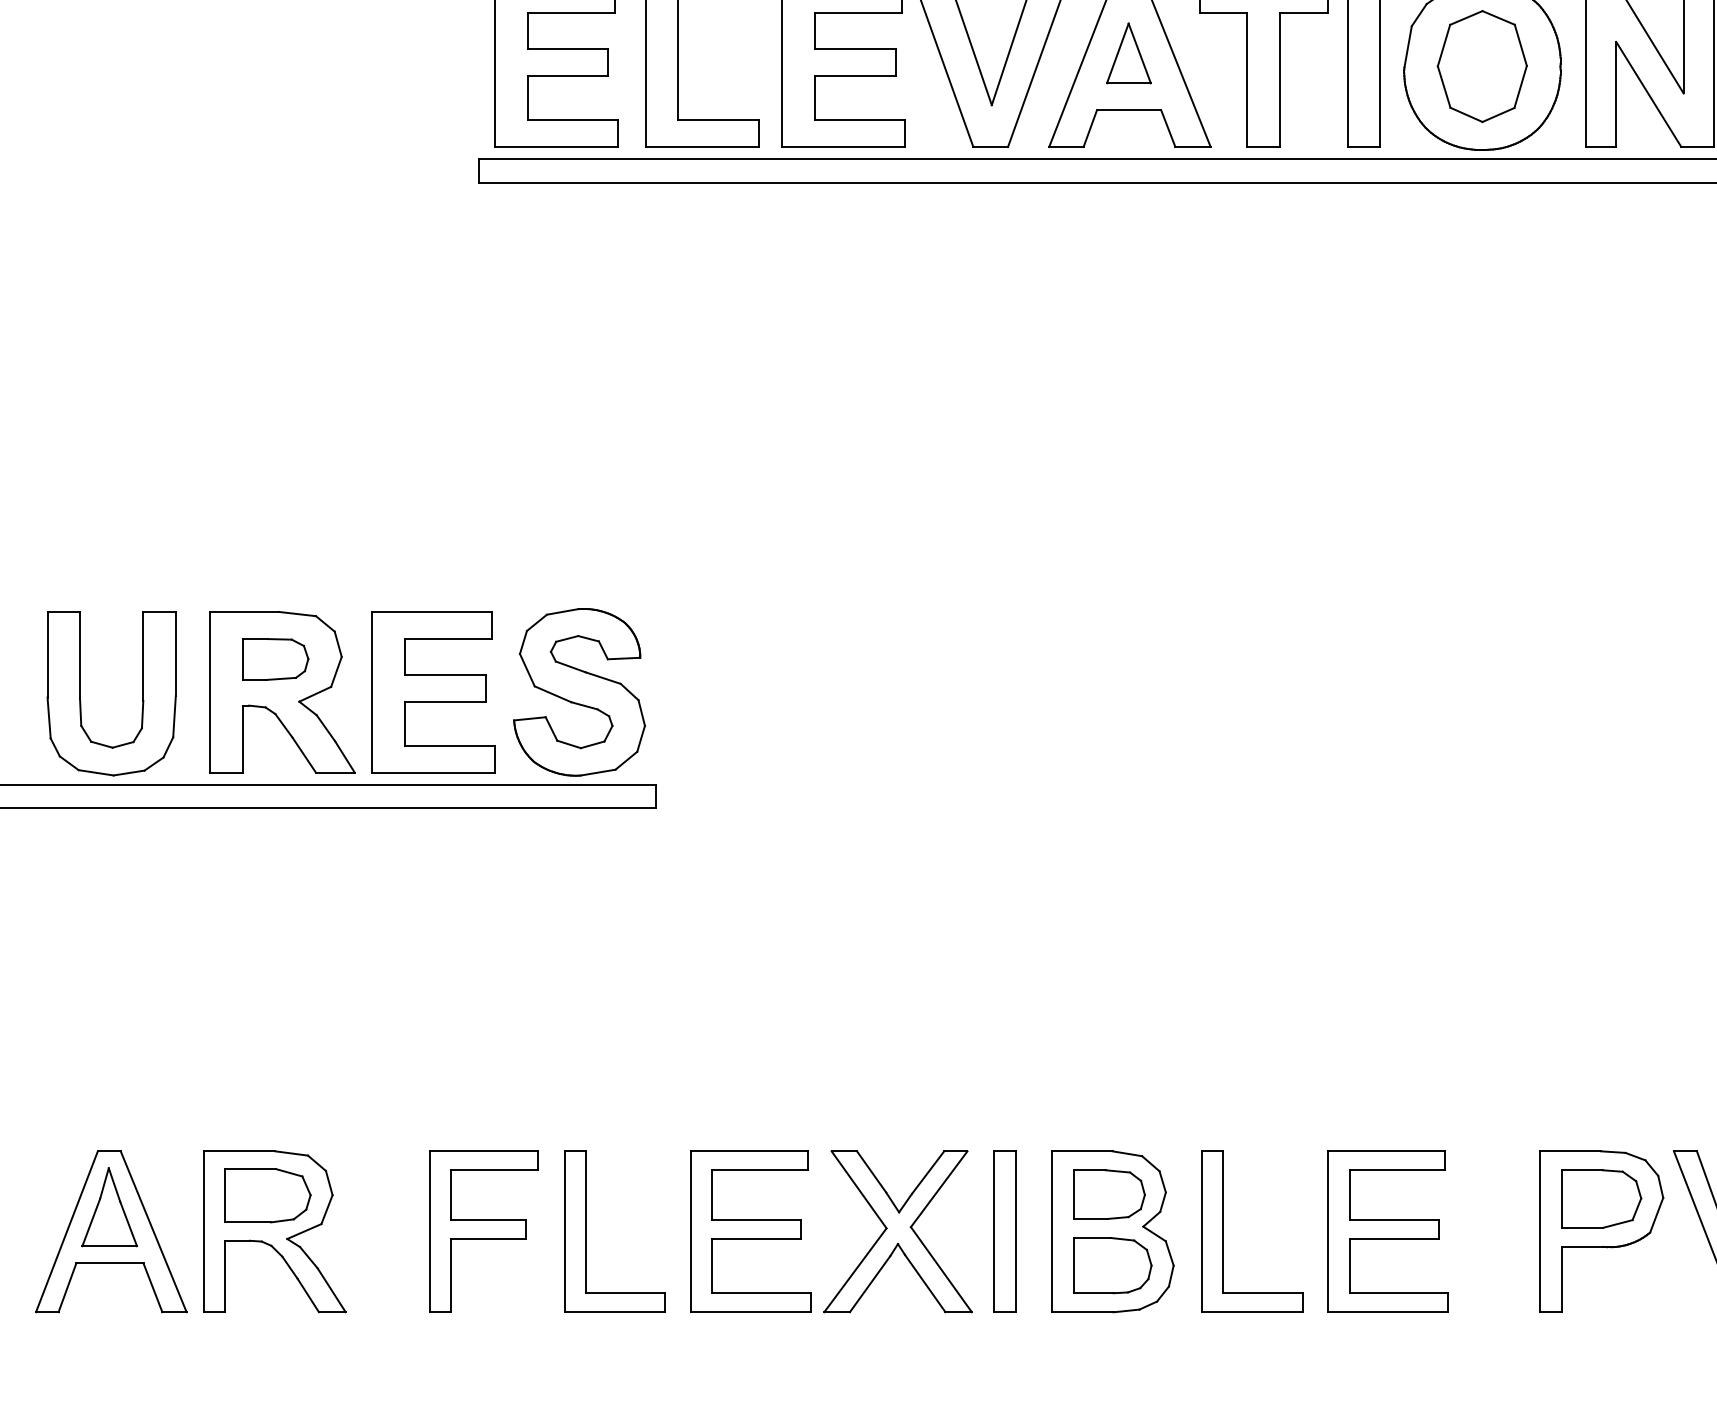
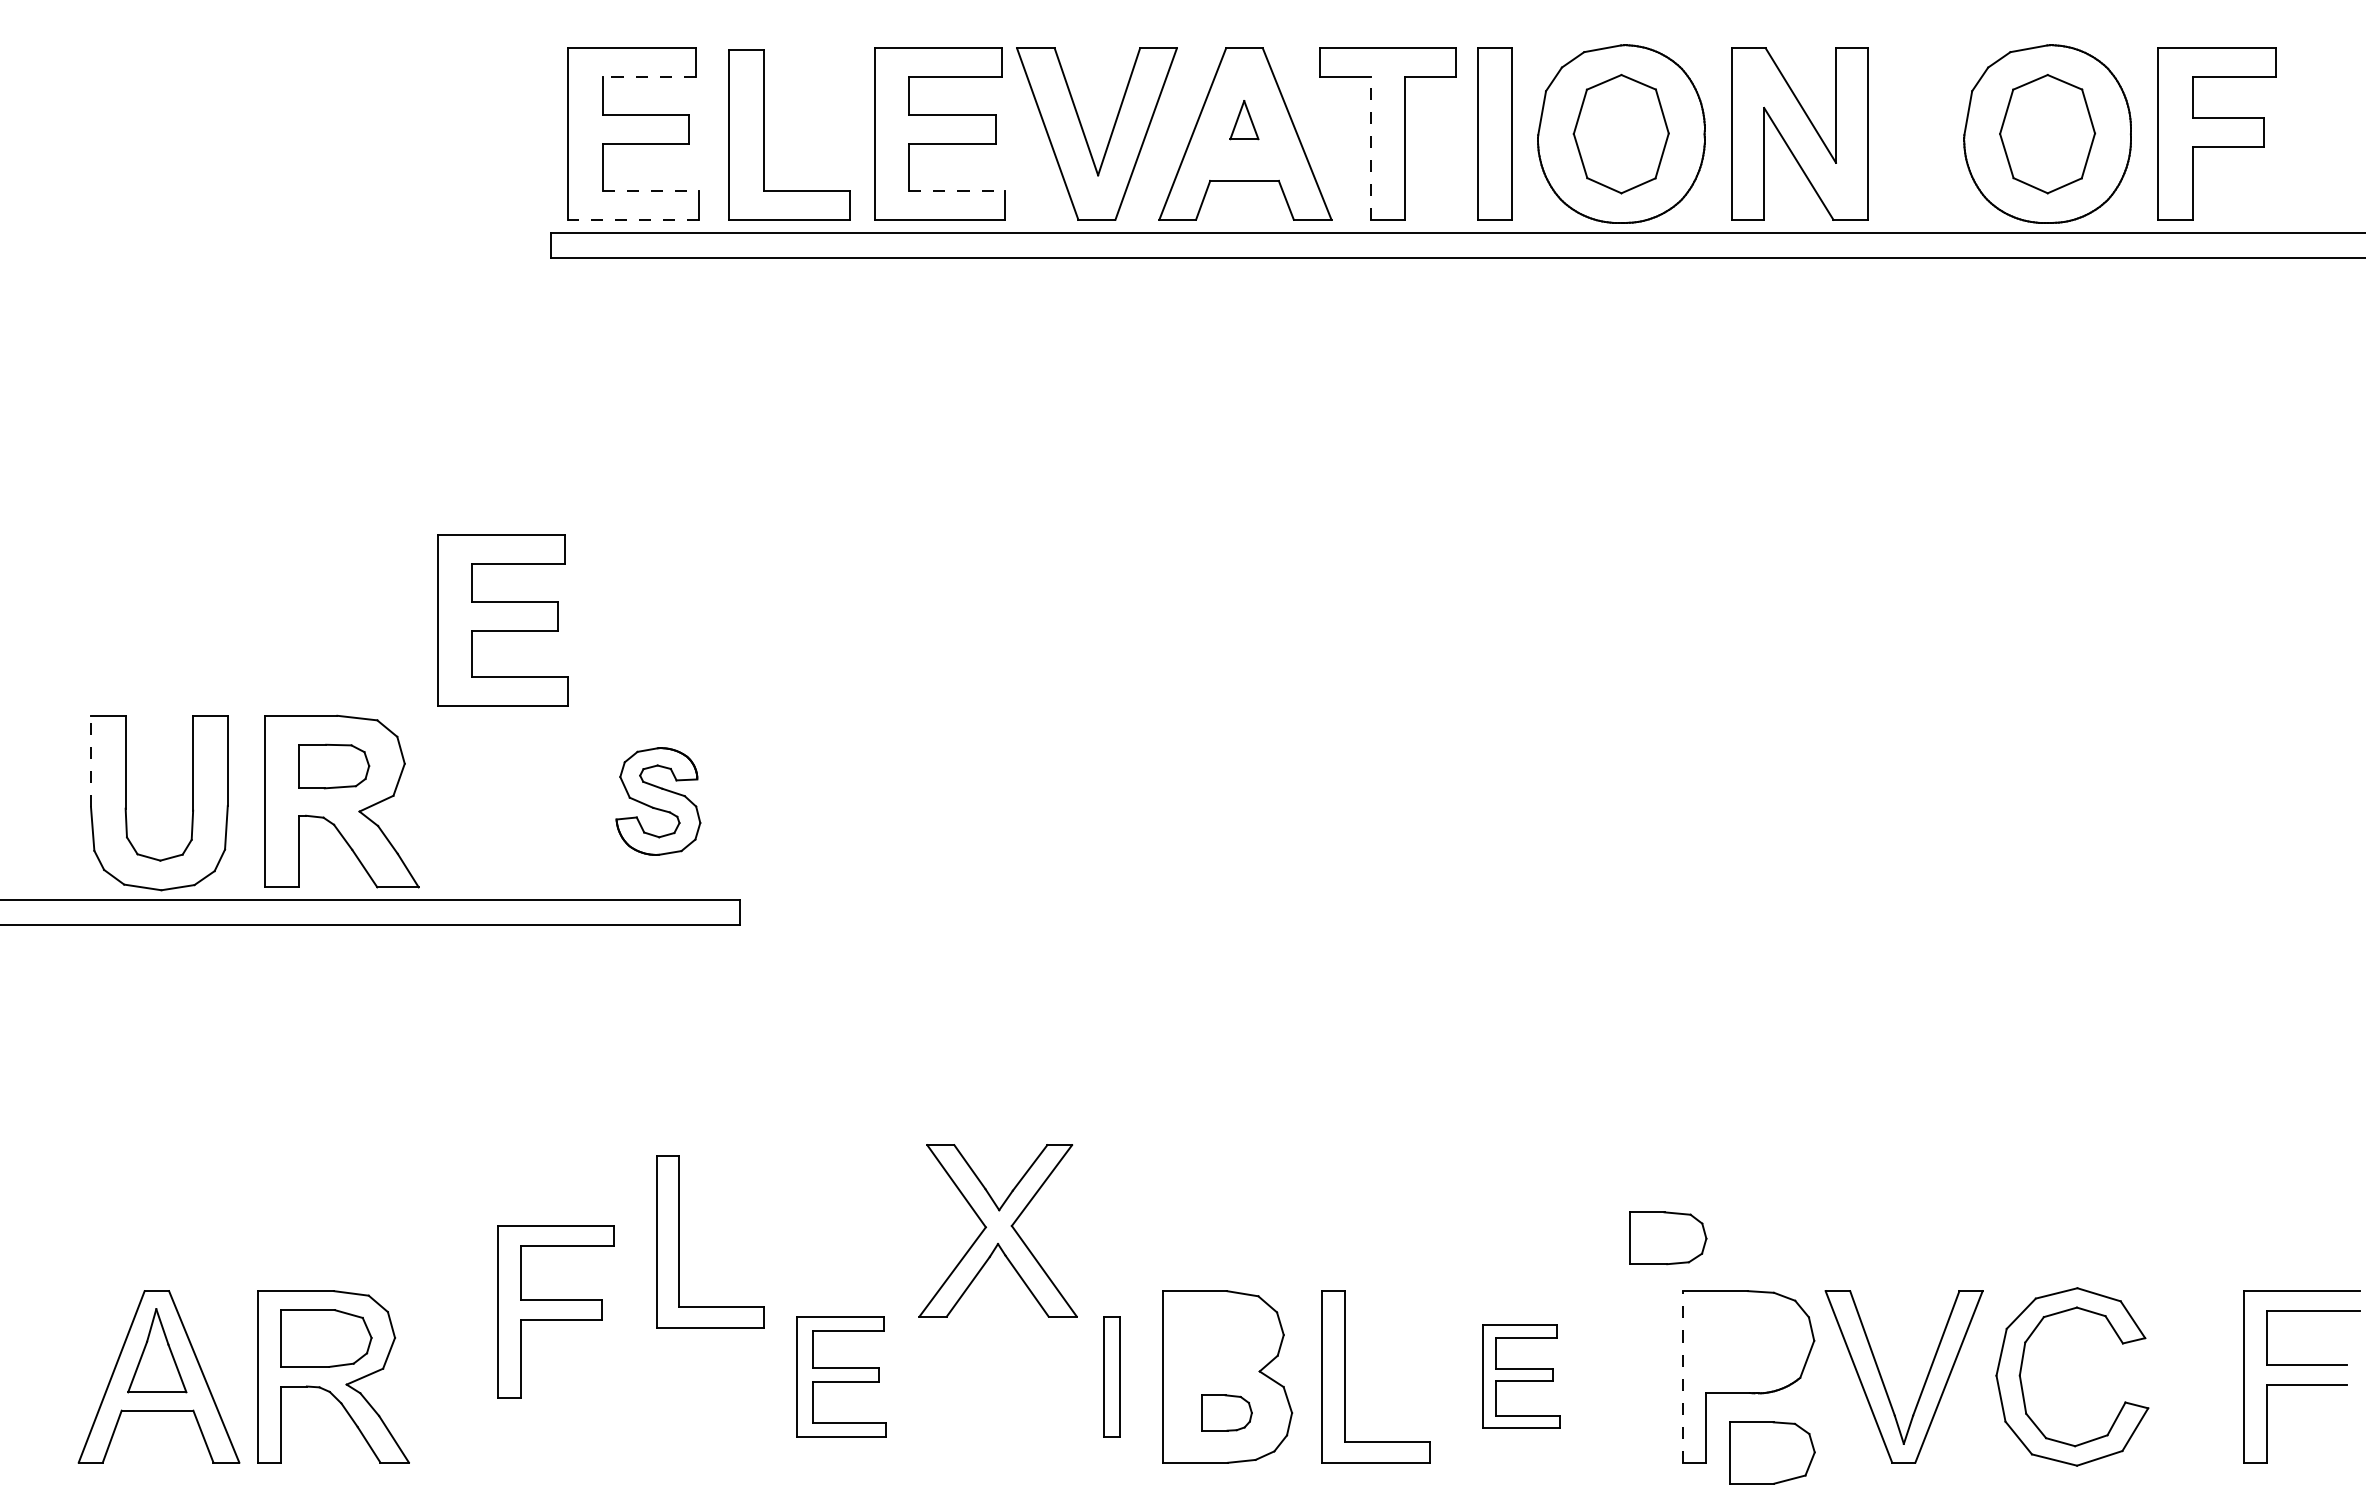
line: (570, 13) -> (648, 77), solid -> dashed
part: (1129, 52) -> (1244, 119), size x0.6
line: (1247, 80) -> (1370, 148), solid -> dashed
line: (573, 120) -> (651, 191), solid -> dashed
line: (859, 120) -> (957, 191), solid -> dashed
line: (556, 146) -> (633, 219), solid -> dashed
line: (48, 654) -> (91, 761), solid -> dashed
part: (433, 692) -> (502, 620), moved
part: (579, 692) -> (658, 801), size x0.6
part: (1109, 1194) -> (1668, 1238), moved
part: (1601, 1198) -> (1772, 1452), moved
part: (483, 1231) -> (555, 1311), moved
part: (586, 1231) -> (679, 1241), moved
part: (751, 1231) -> (841, 1376), size x0.7
part: (897, 1231) -> (997, 1230), moved
part: (1004, 1231) -> (1111, 1376), size x0.7
part: (1387, 1231) -> (1520, 1376), size x0.6
line: (1540, 1231) -> (1683, 1376), solid -> dashed
part: (1112, 1265) -> (1226, 1412), size x0.6

